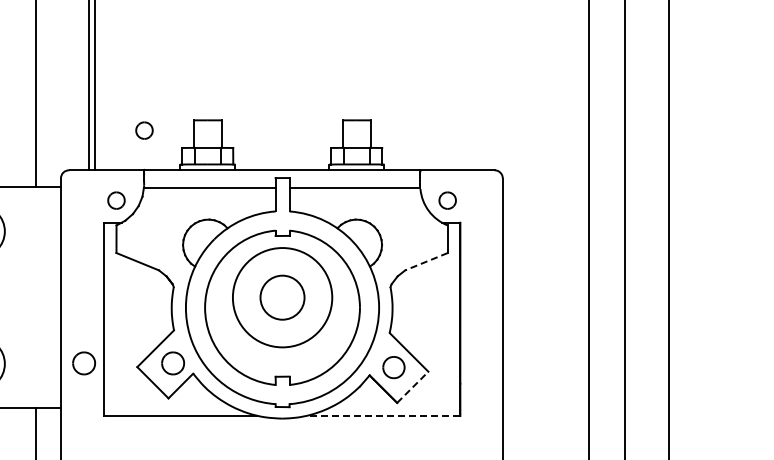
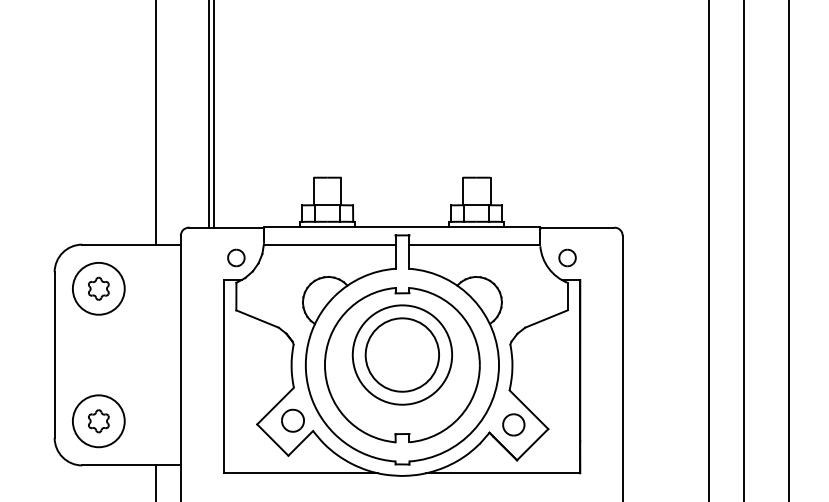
part: (144, 130) -> (264, 187), removed
line: (426, 262) -> (546, 319), dashed -> solid
circle: (282, 297) -> (402, 354), size x1.67
part: (83, 363) -> (203, 420), removed
line: (413, 387) -> (533, 444), dashed -> solid
line: (382, 416) -> (502, 473), dashed -> solid

